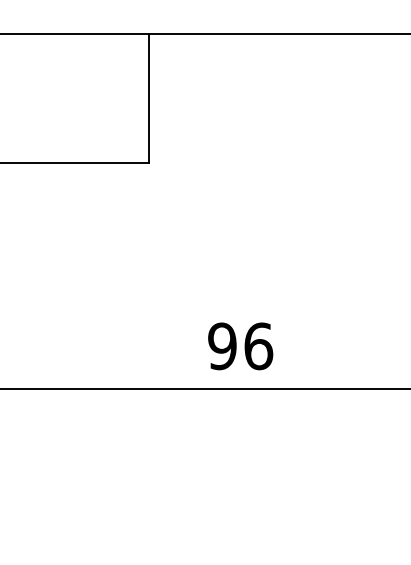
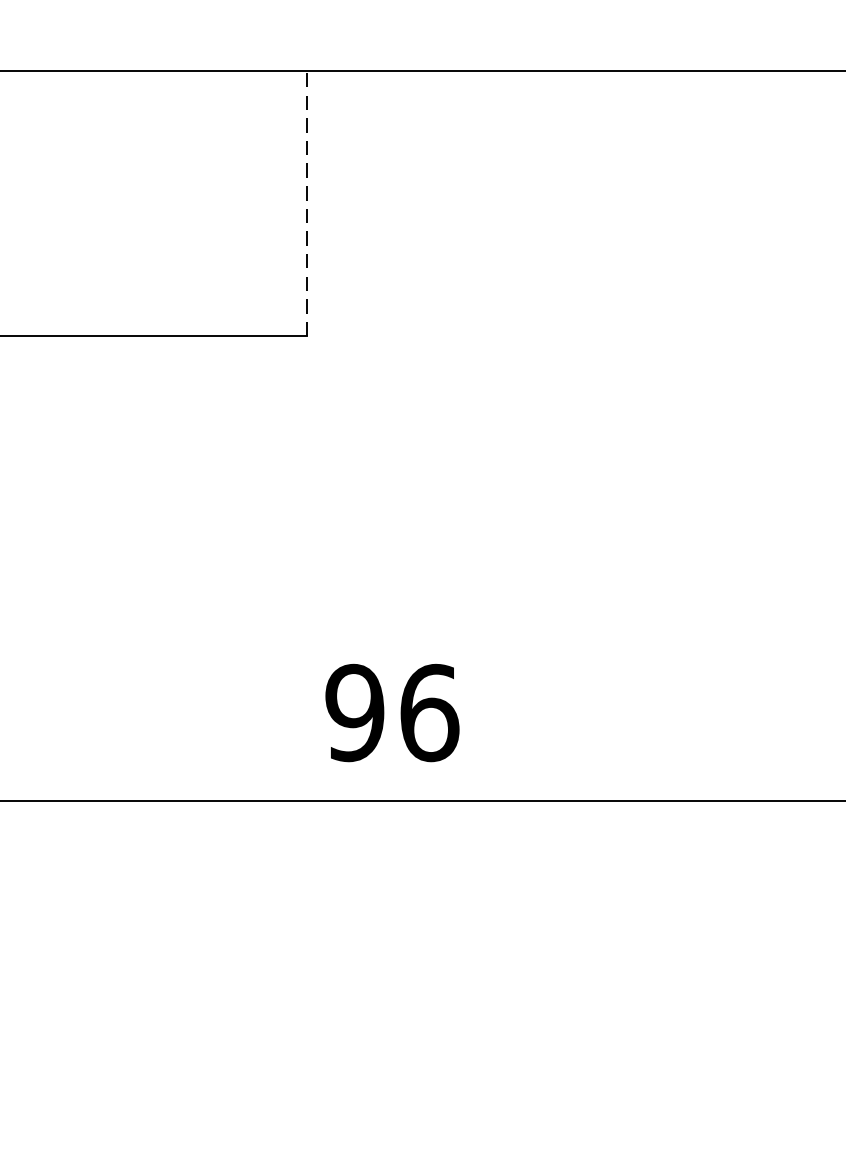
line: (149, 98) -> (307, 202), solid -> dashed
text: (240, 346) -> (392, 713), moved

